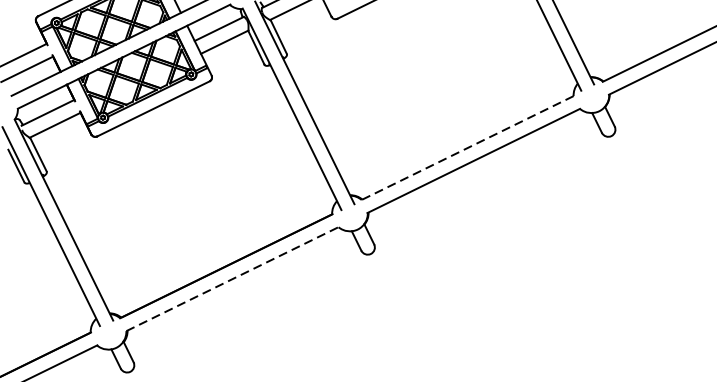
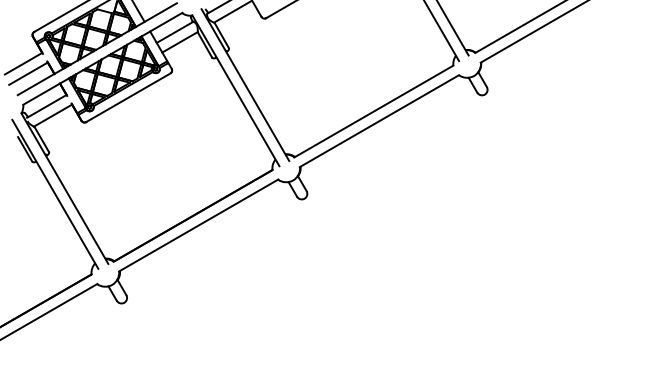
line: (467, 148) -> (373, 111), dashed -> solid
line: (232, 279) -> (198, 225), dashed -> solid

